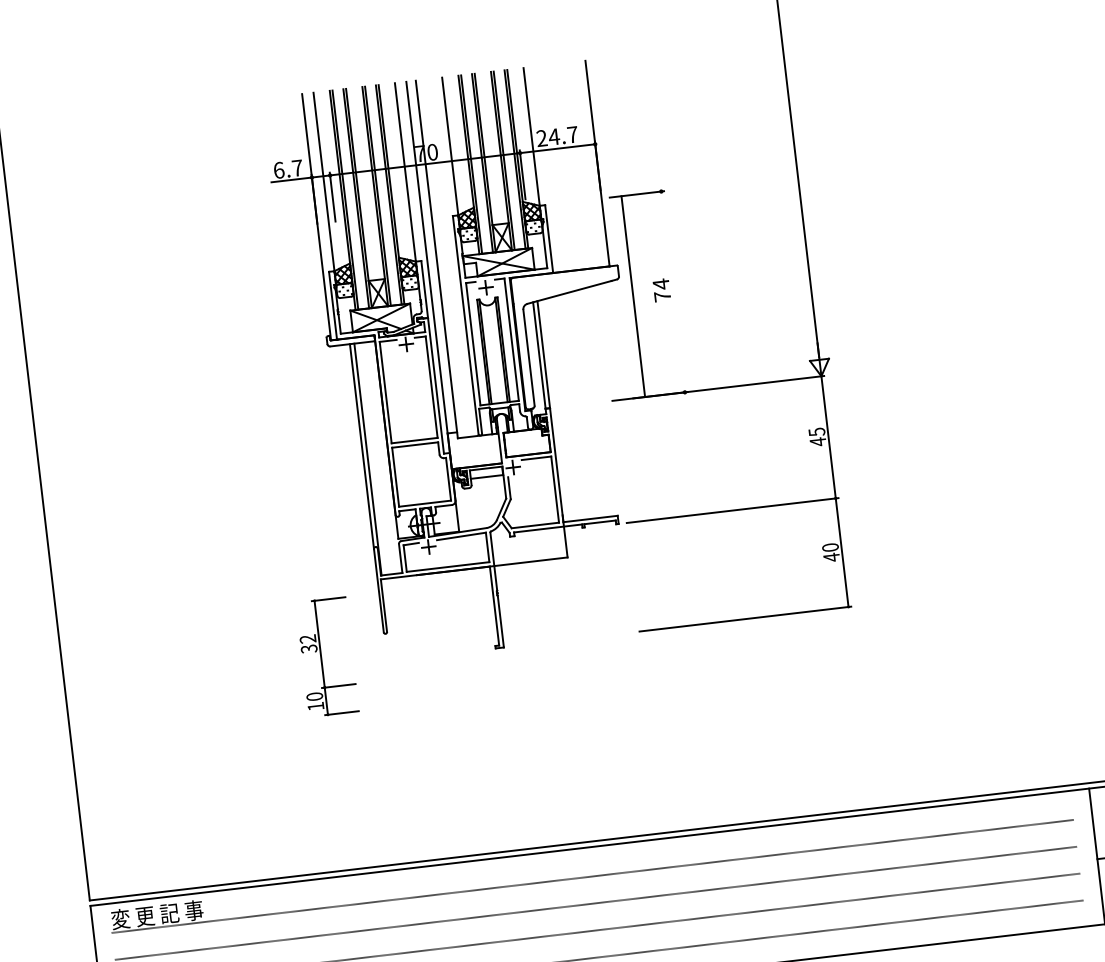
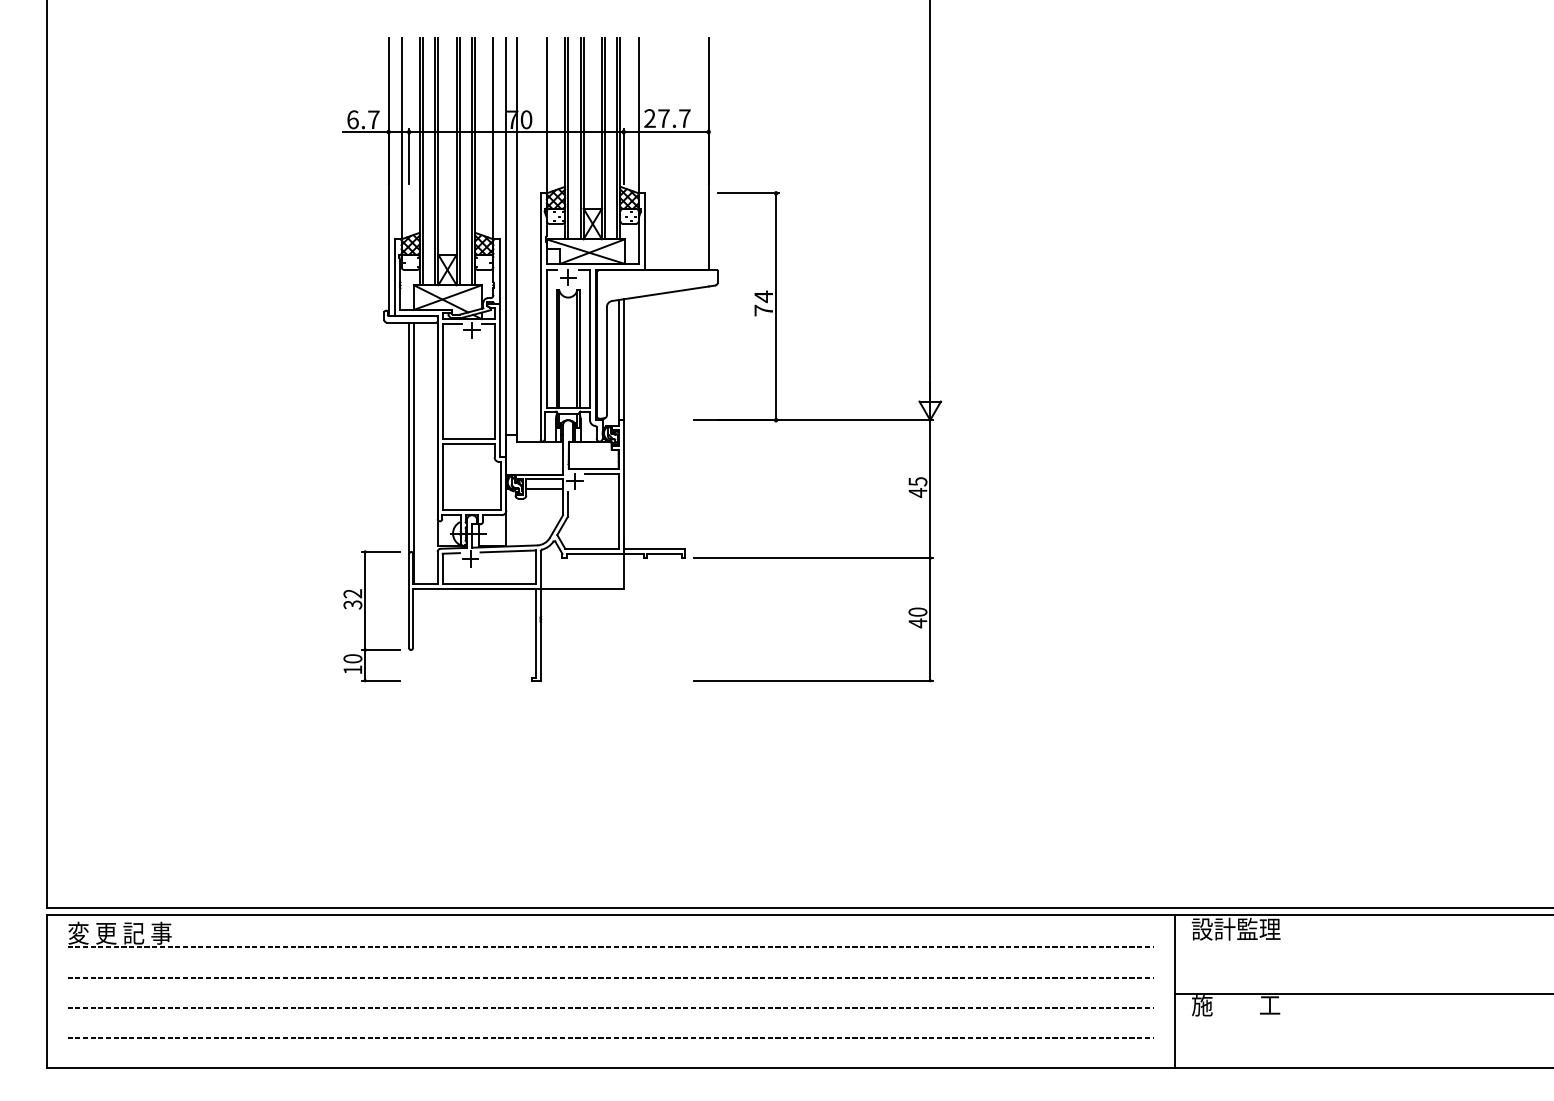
text: (553, 136) -> (663, 118), 24.7 -> 27.7
line: (633, 296) -> (776, 306), moved
part: (326, 657) -> (371, 616), moved

